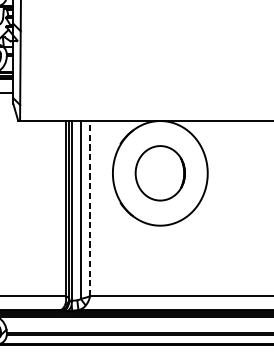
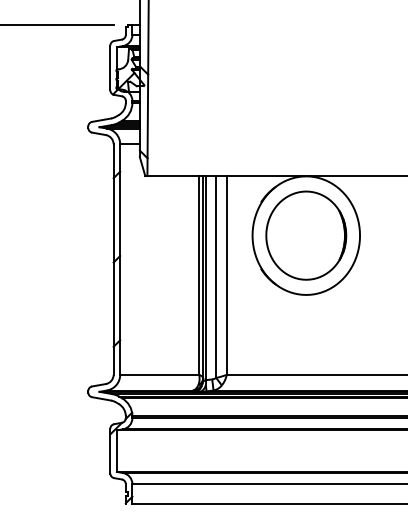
part: (160, 173) -> (306, 235), size x1.43
line: (89, 207) -> (226, 274), dashed -> solid

